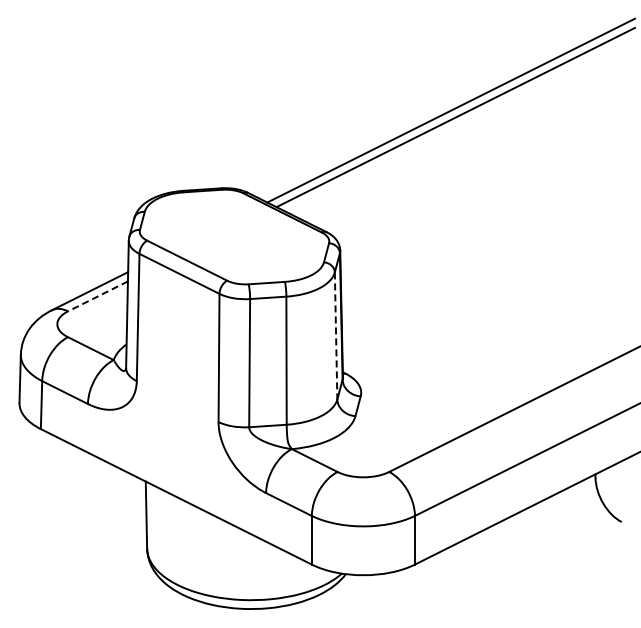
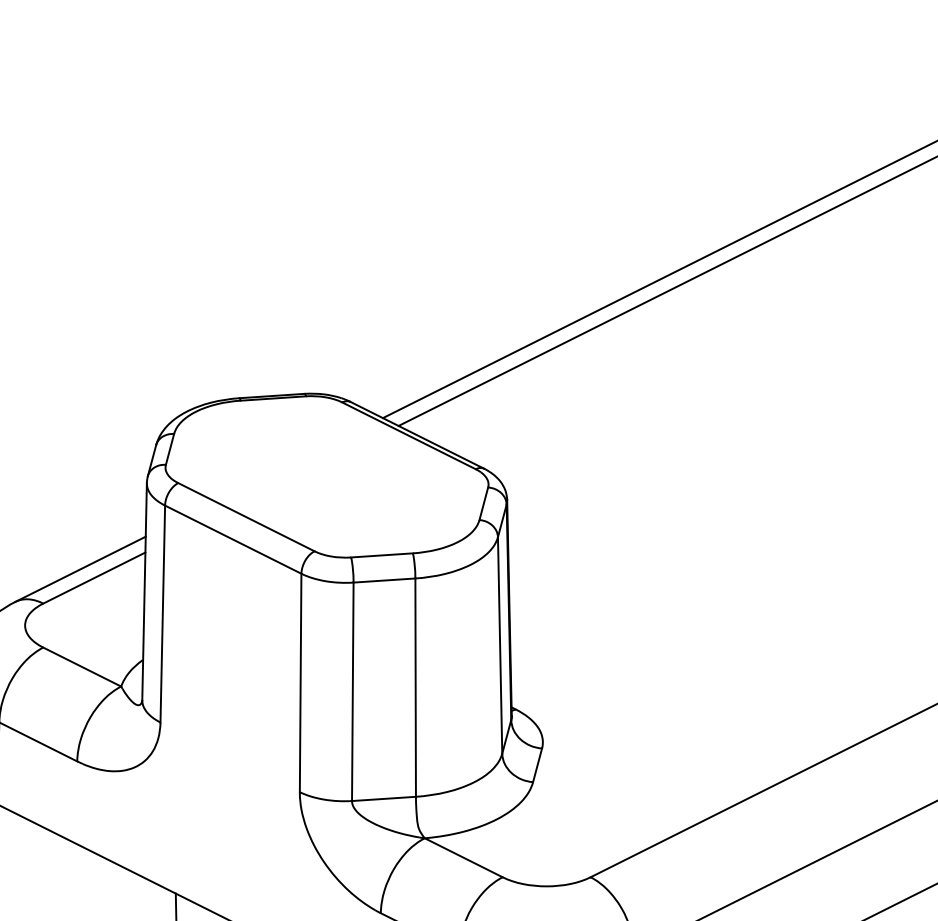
line: (97, 296) -> (93, 578), dashed -> solid
line: (336, 335) -> (500, 644), dashed -> solid

